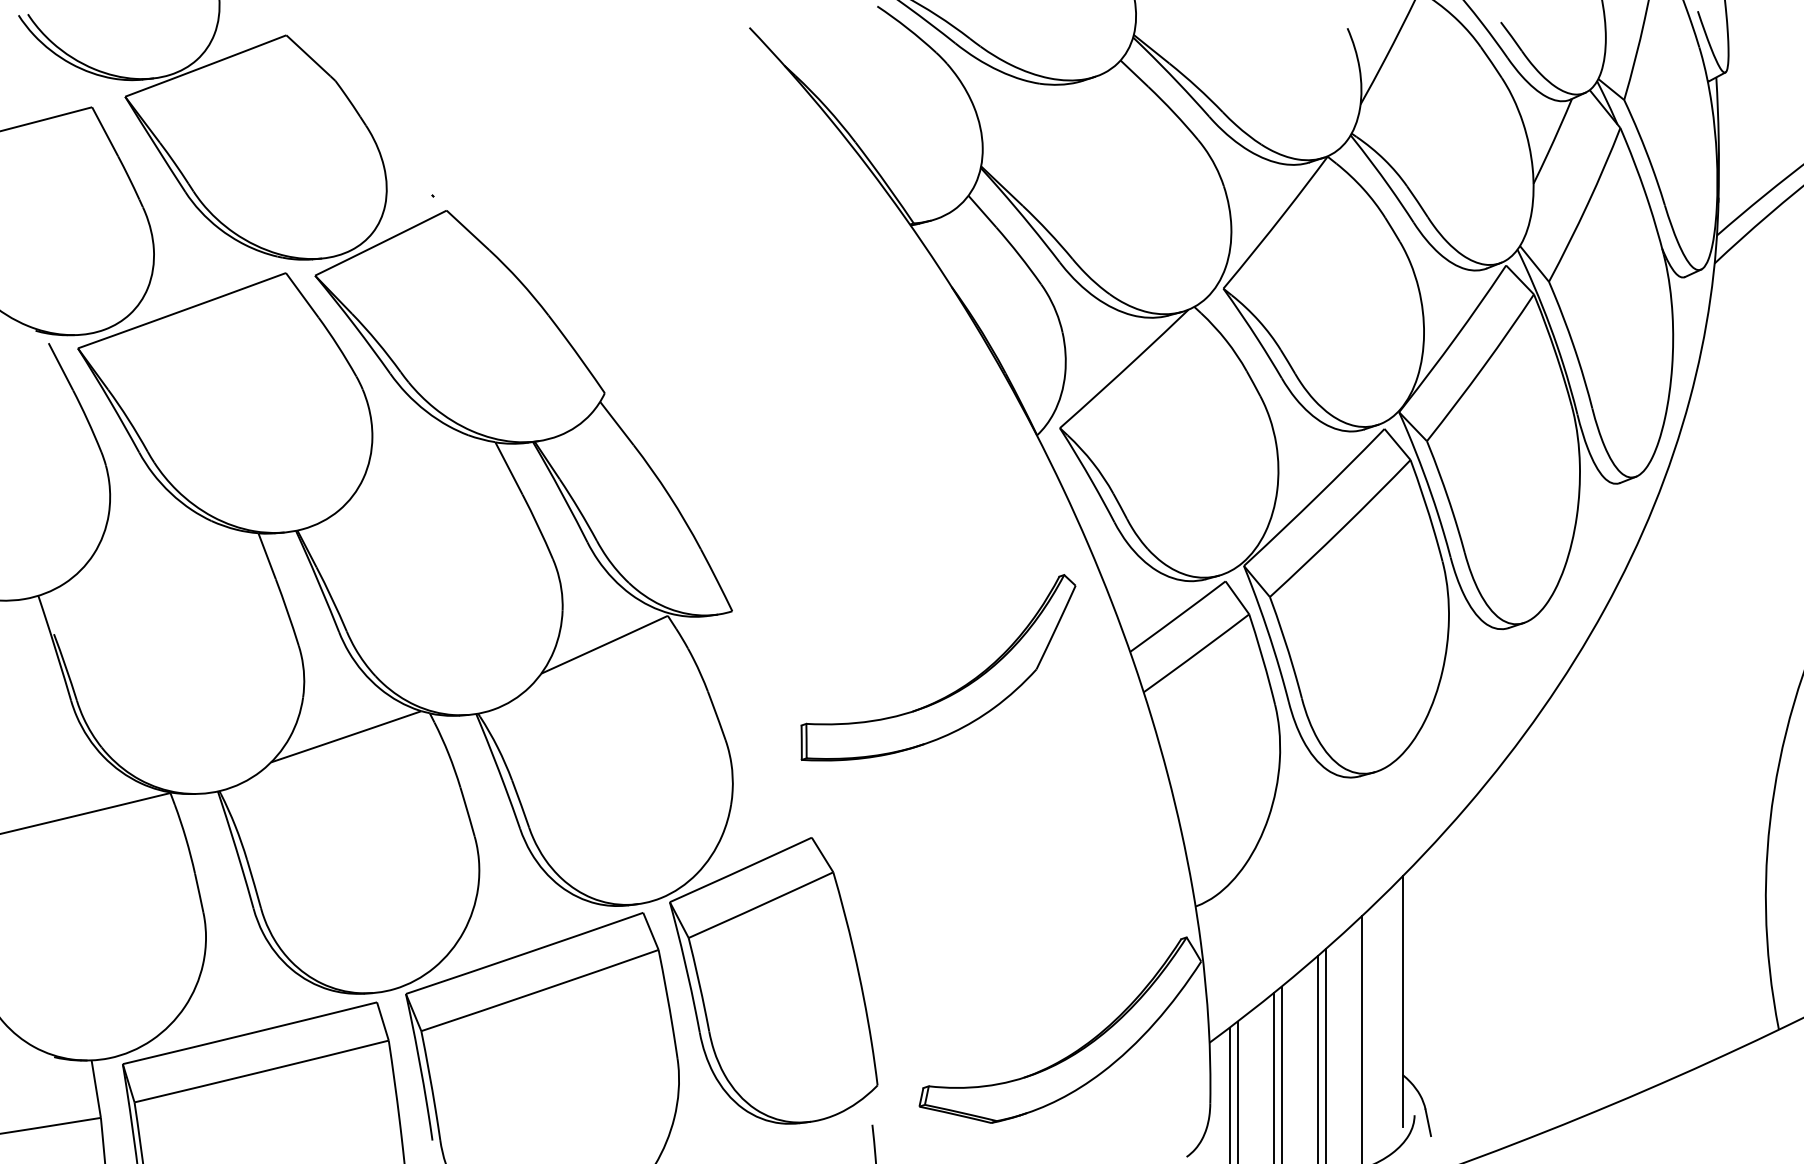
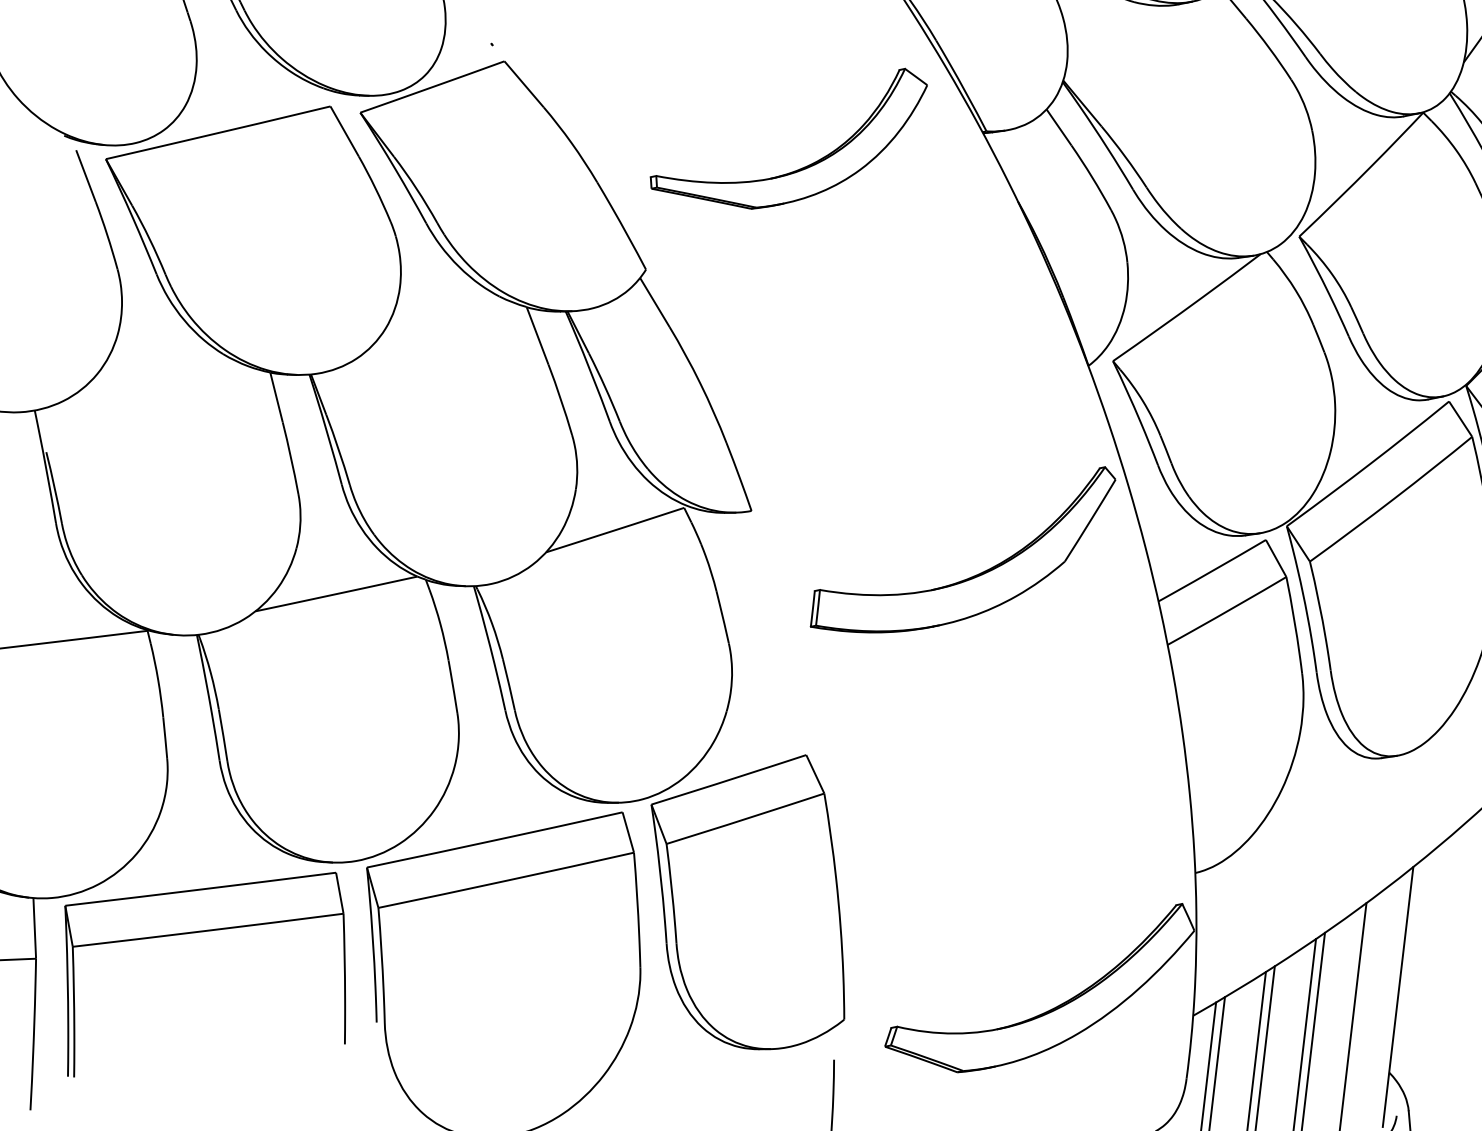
part: (743, 277) -> (803, 166), added
part: (953, 691) -> (976, 574), moved

